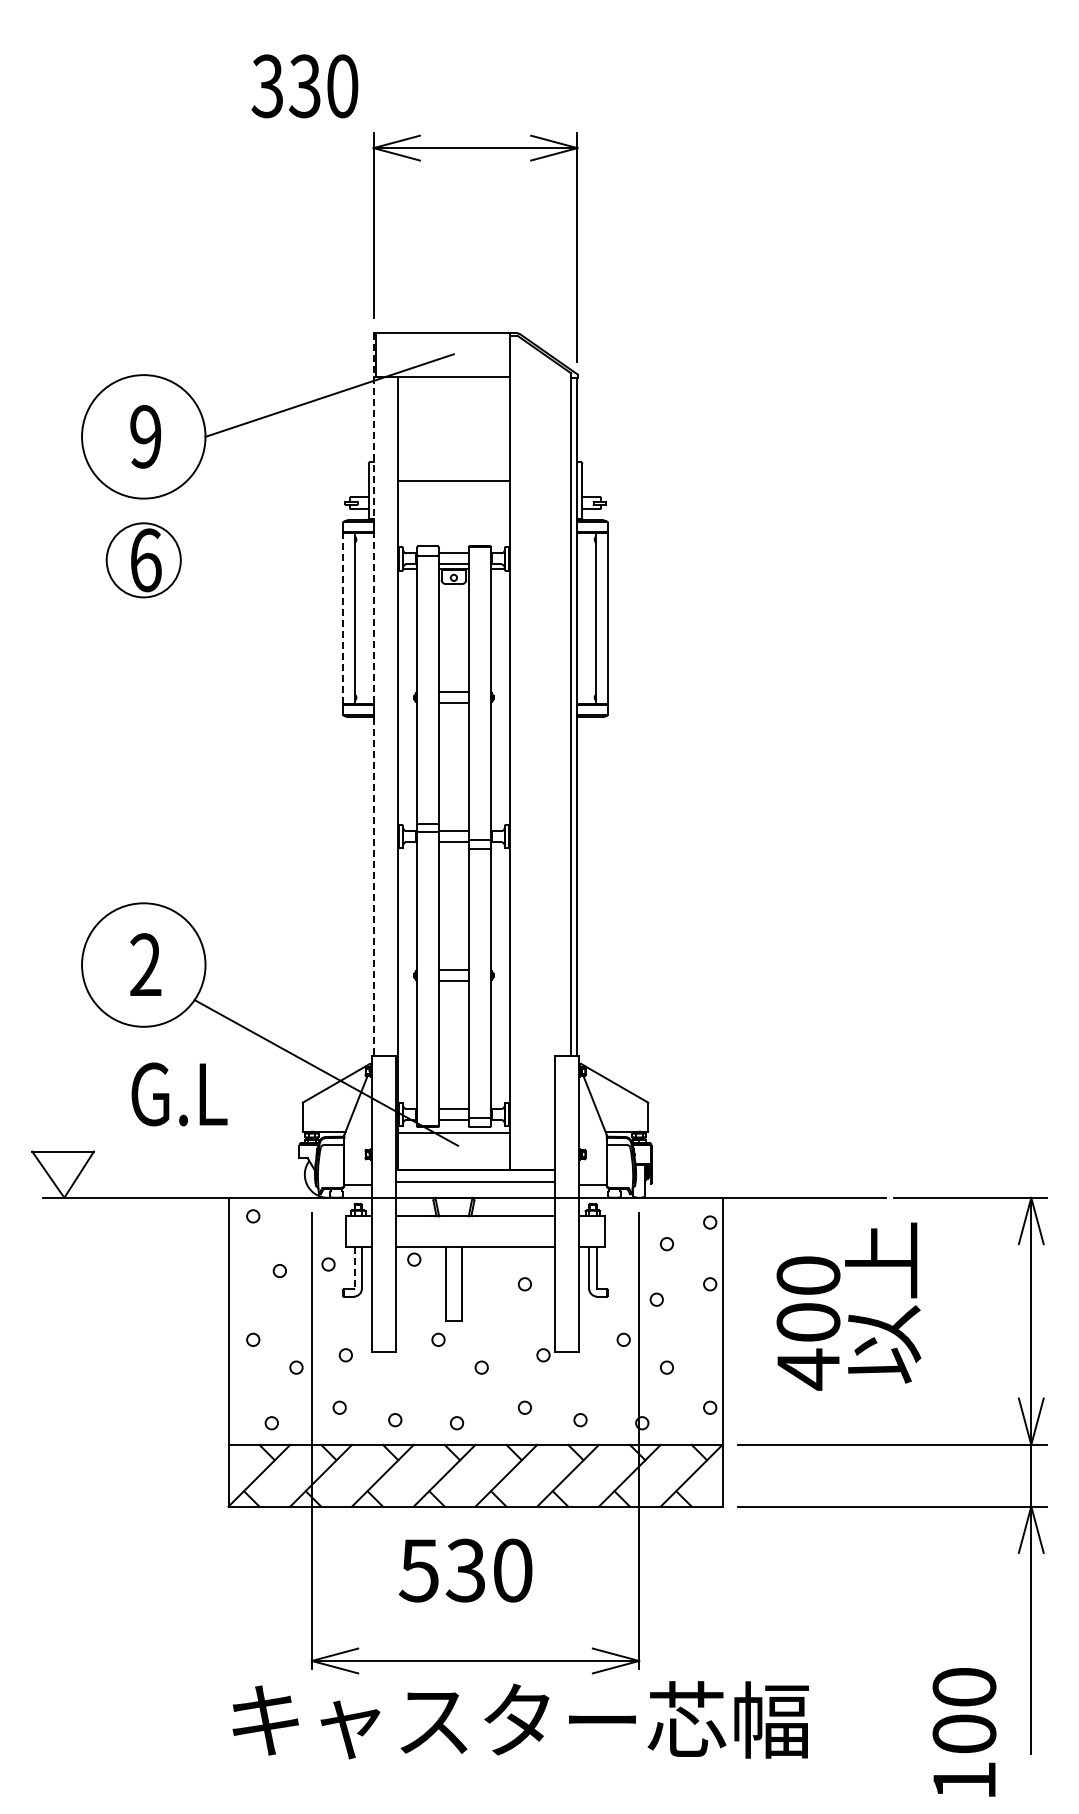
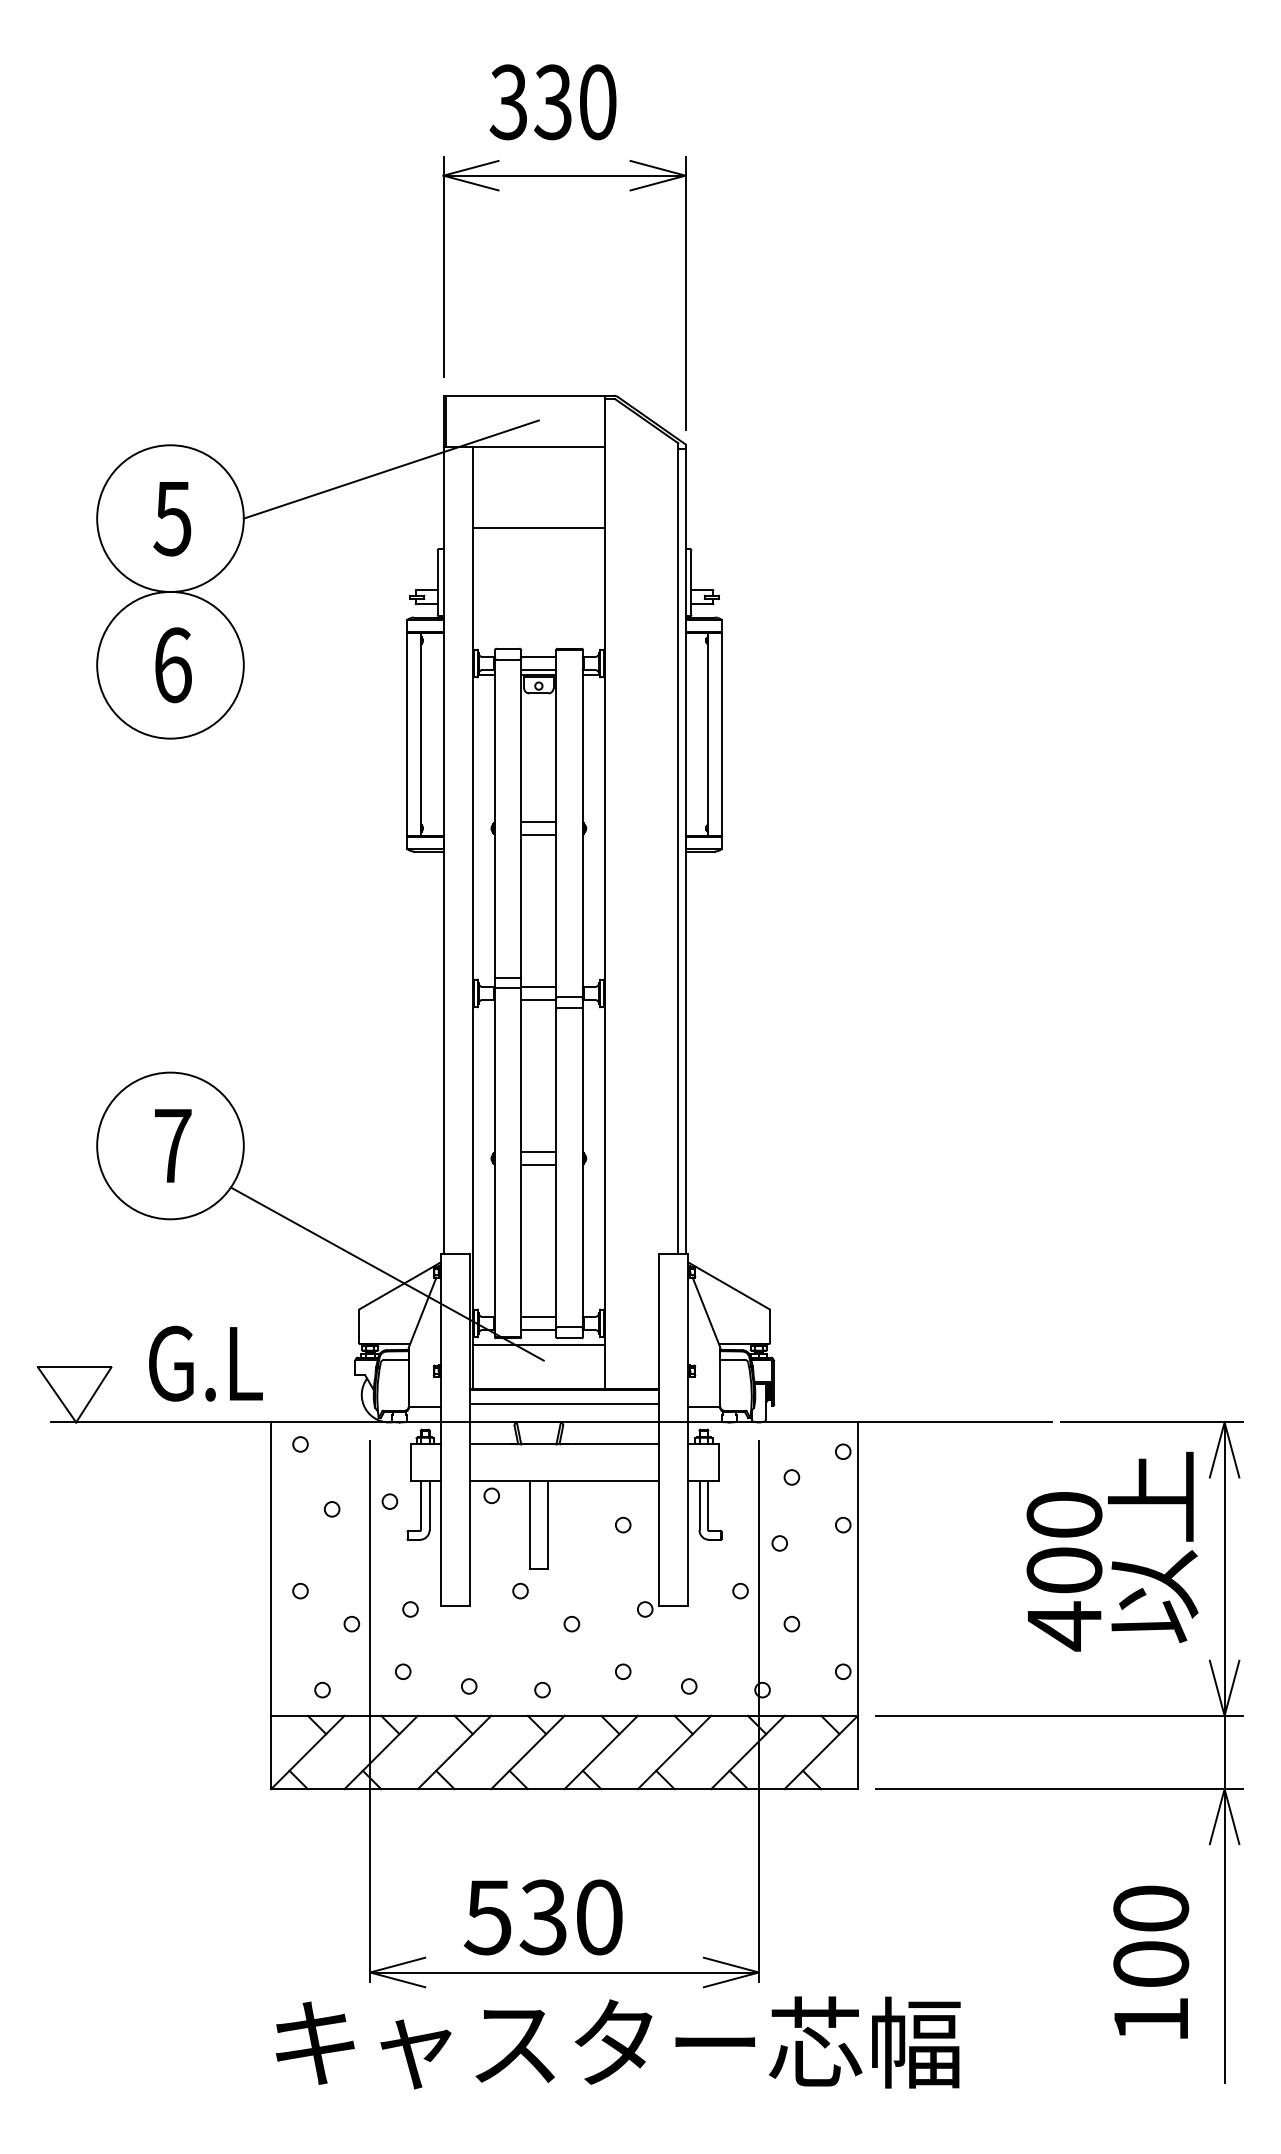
text: (304, 86) -> (552, 102), moved
text: (145, 436) -> (172, 518), 9 -> 5
line: (453, 481) -> (538, 528), moved
circle: (143, 560) -> (170, 665), size x1.67
line: (343, 618) -> (407, 734), dashed -> solid
line: (373, 695) -> (443, 825), dashed -> solid
text: (145, 964) -> (172, 1145), 2 -> 7
text: (179, 1094) -> (205, 1363), moved
line: (354, 1267) -> (420, 1505), dashed -> solid
text: (848, 1306) -> (1112, 1551), moved
text: (465, 1570) -> (543, 1917), moved
text: (964, 1732) -> (1151, 1962), moved

